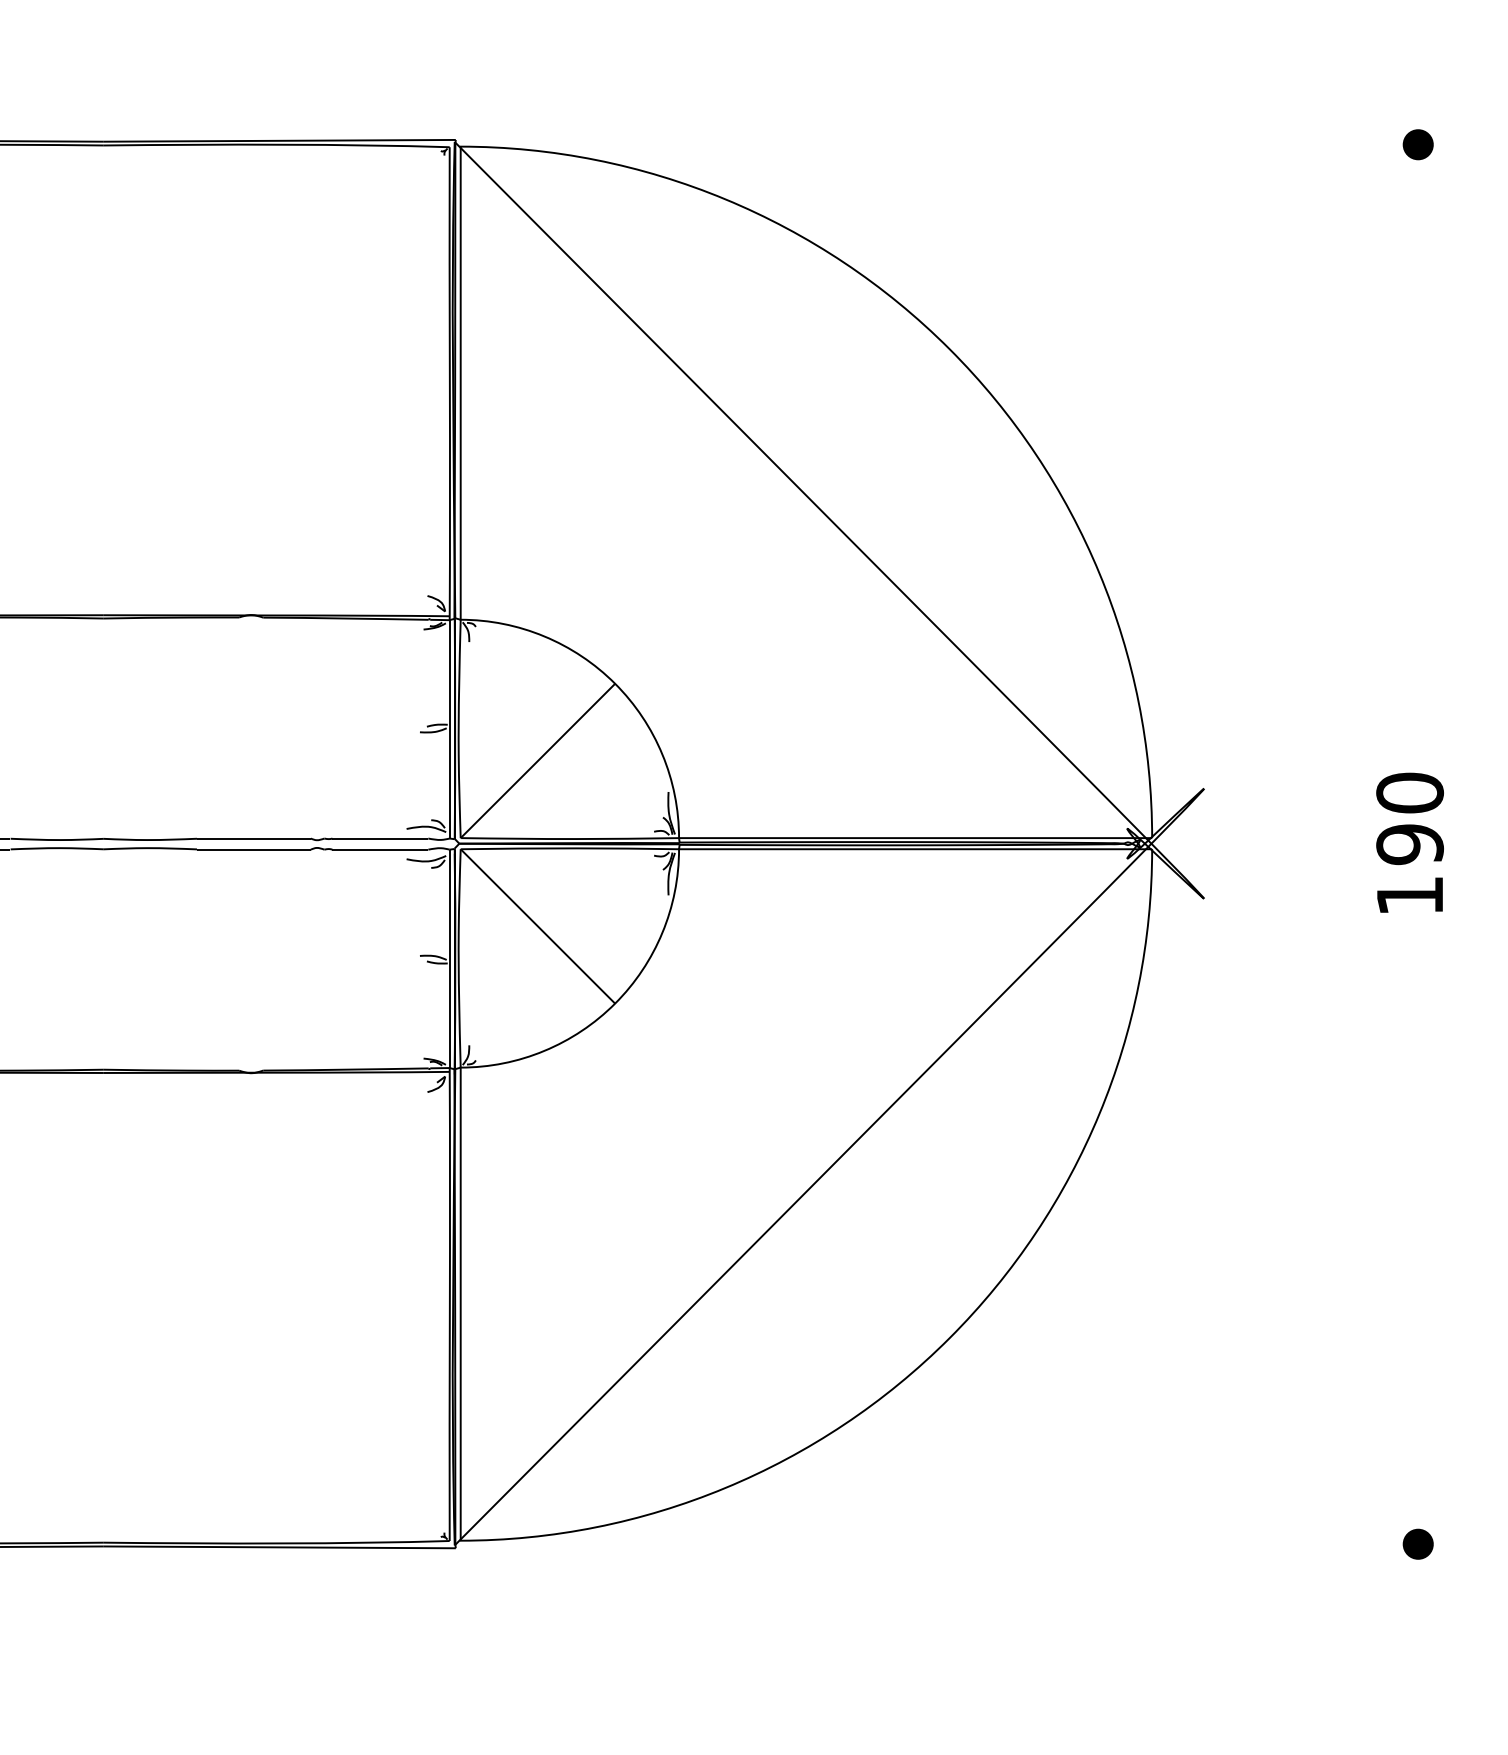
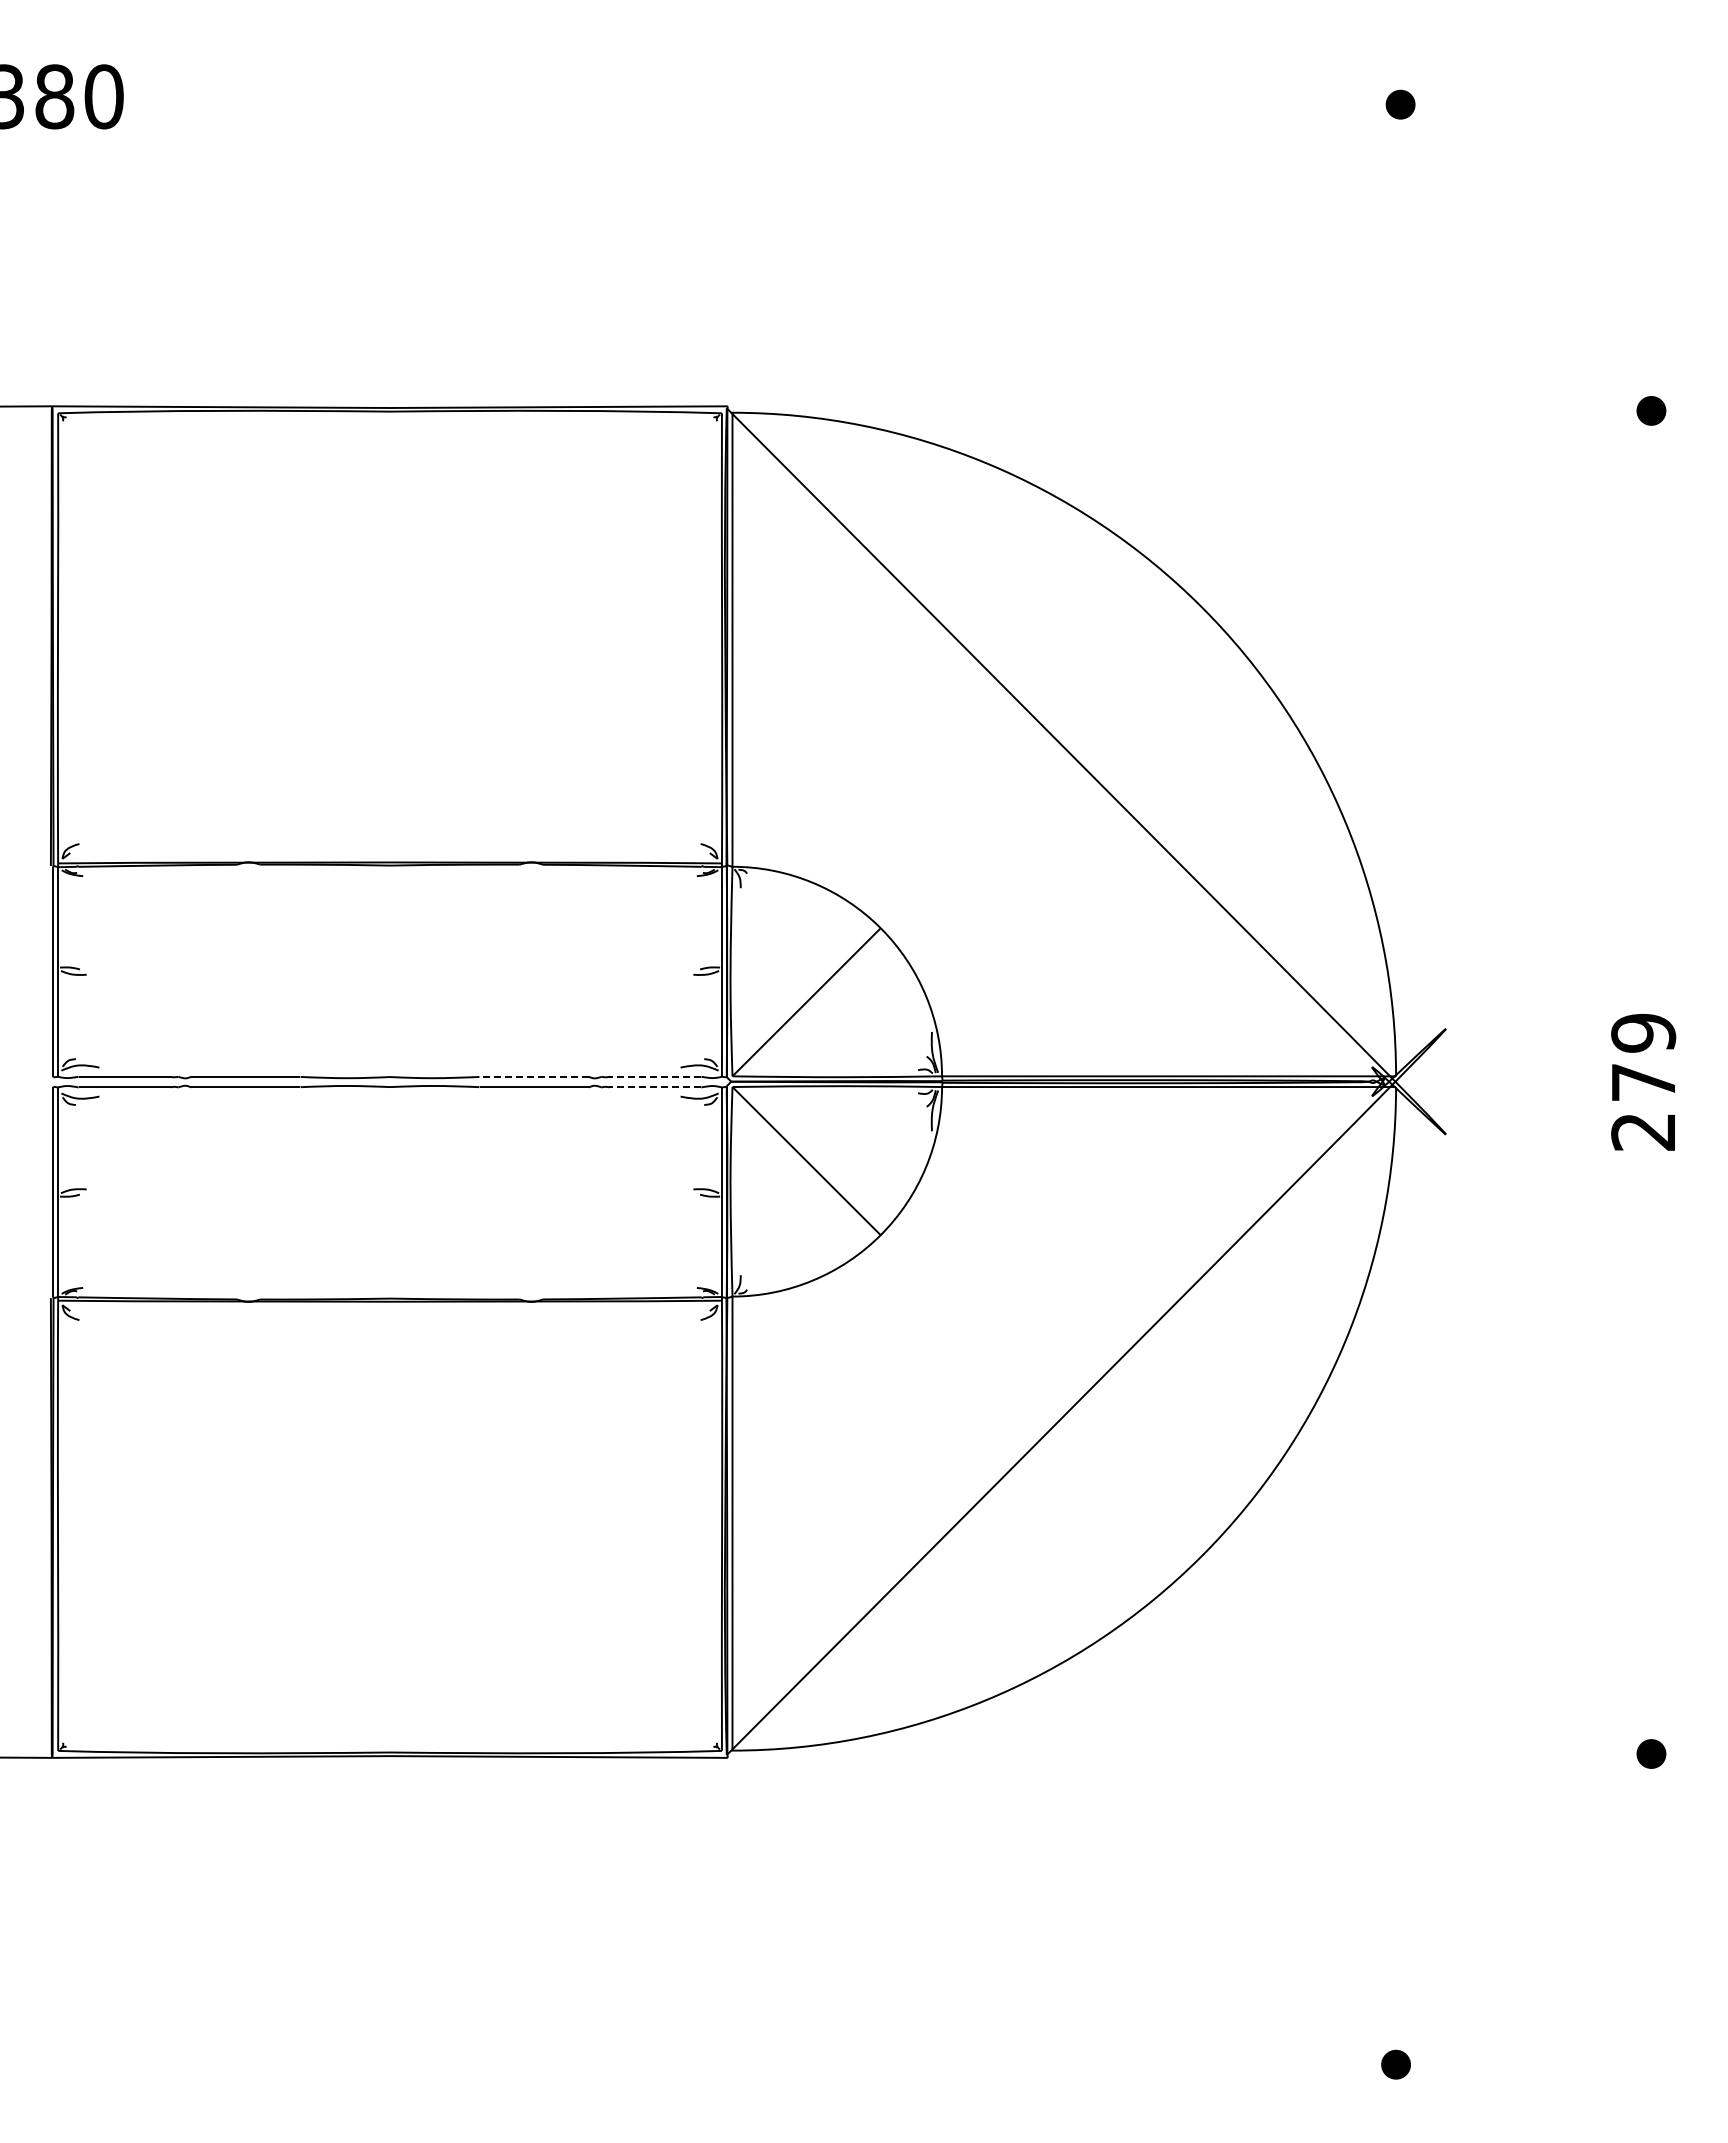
line: (254, 838) -> (534, 1076), solid -> dashed
line: (380, 838) -> (655, 1076), solid -> dashed
text: (1409, 843) -> (1643, 1081), 190 -> 279
line: (380, 849) -> (655, 1087), solid -> dashed

